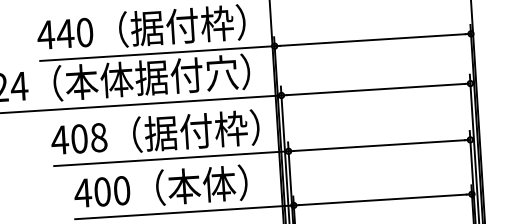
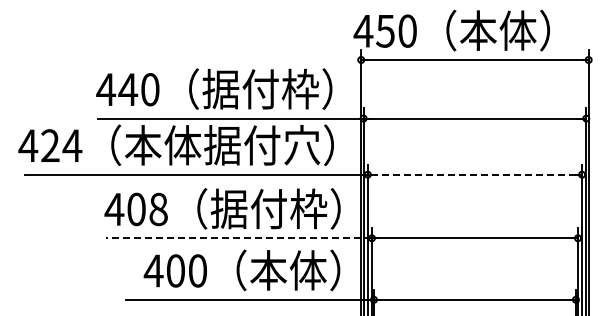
line: (375, 89) -> (474, 174), solid -> dashed
line: (170, 158) -> (238, 238), solid -> dashed
text: (160, 187) -> (241, 270), moved

